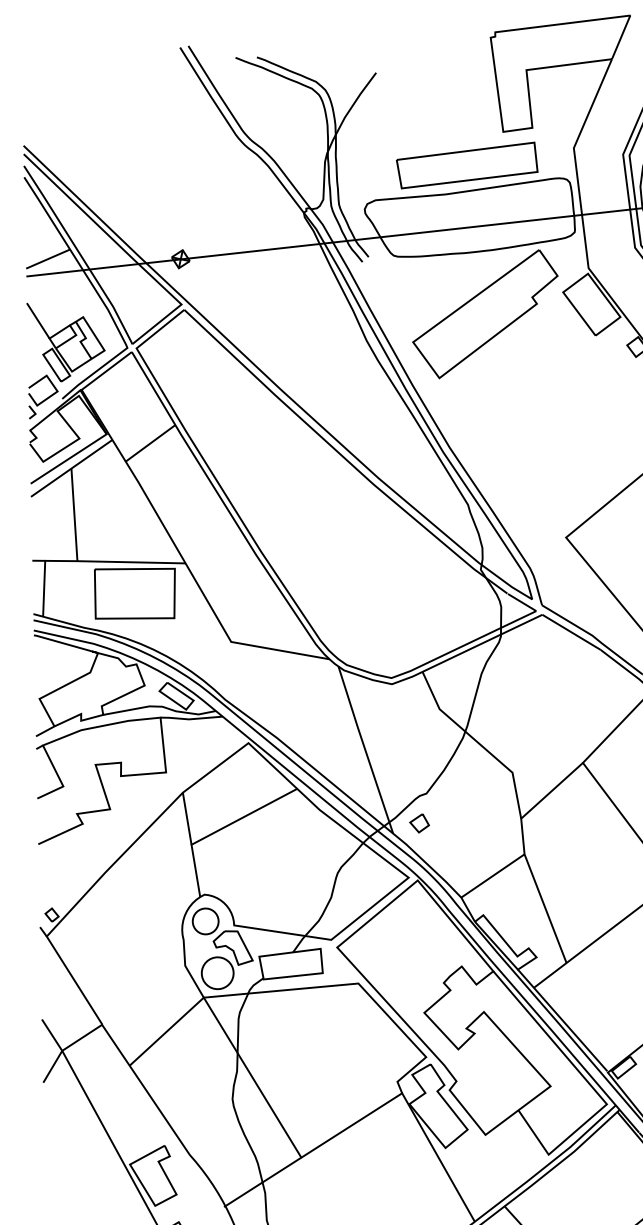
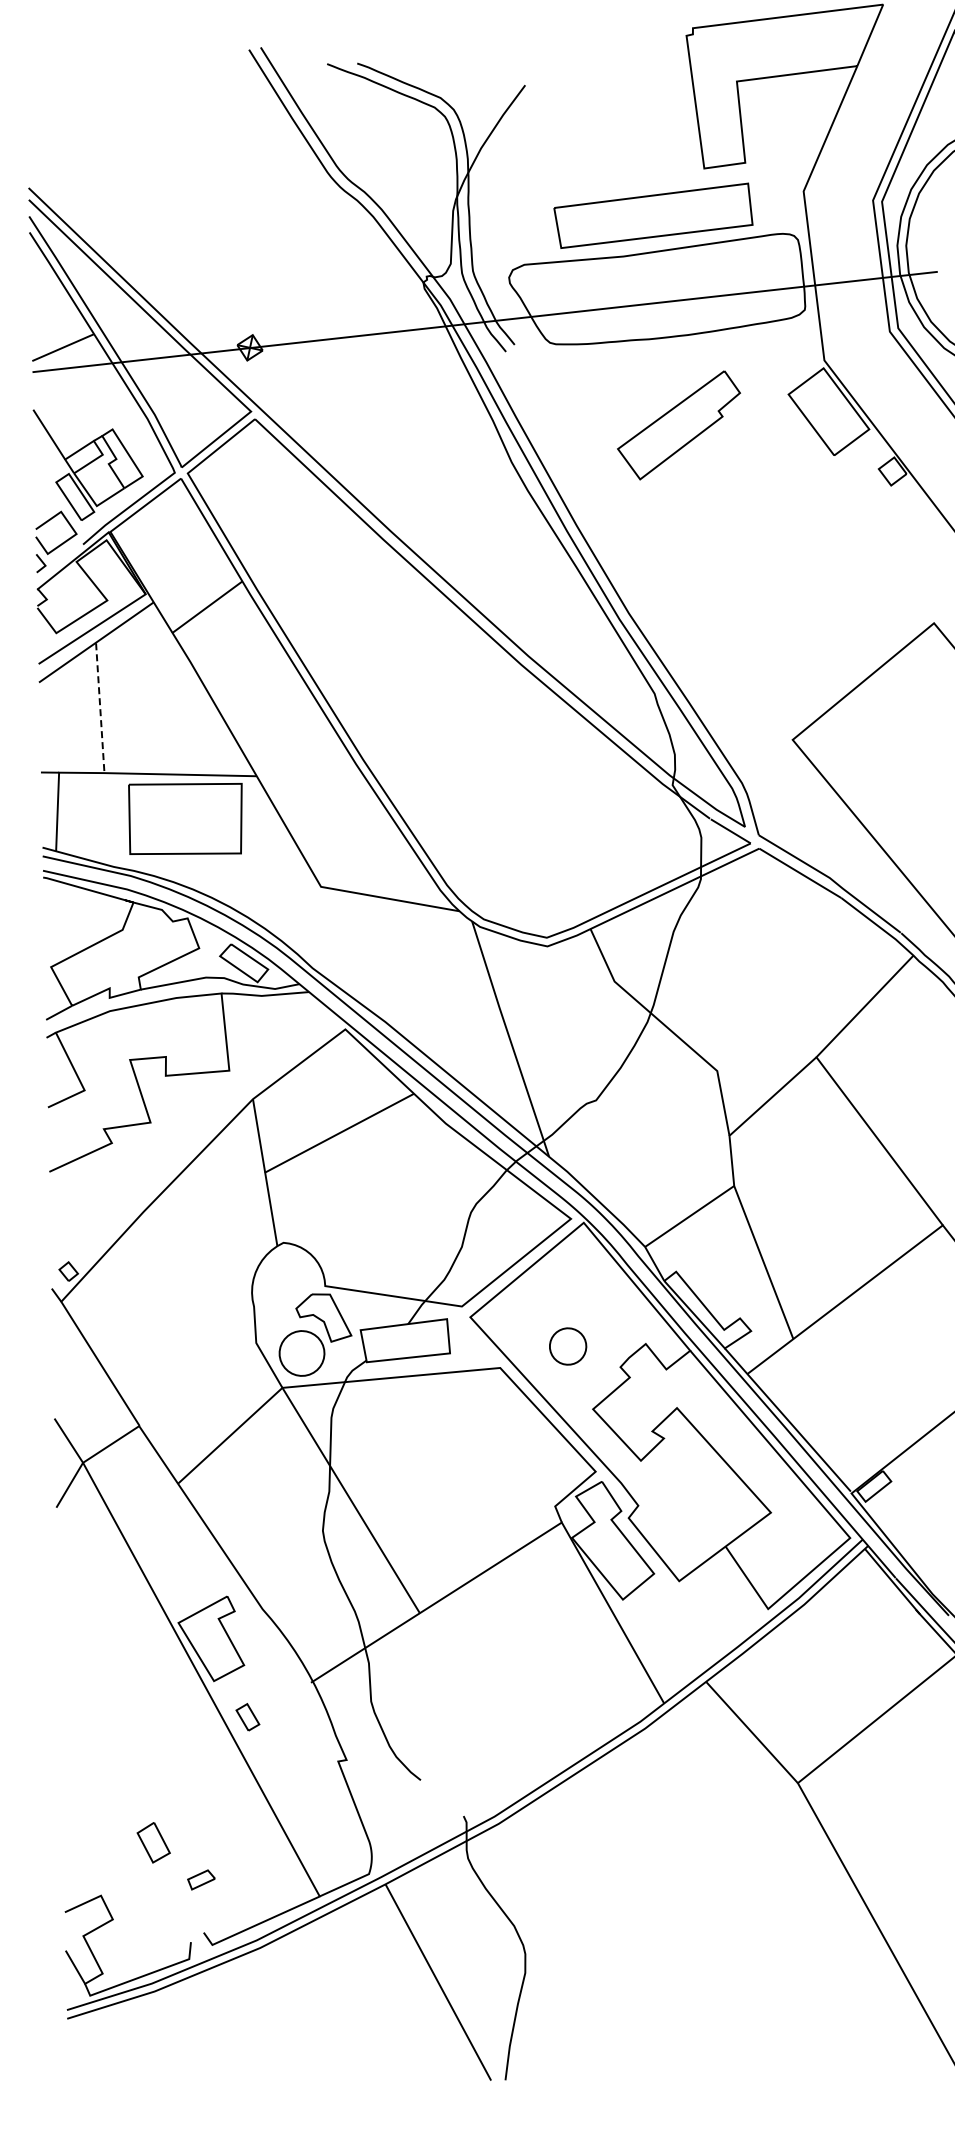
part: (485, 314) -> (678, 425), size x0.6
line: (74, 515) -> (100, 708), solid -> dashed
part: (419, 823) -> (586, 1142), removed
part: (205, 921) -> (568, 1346), moved

